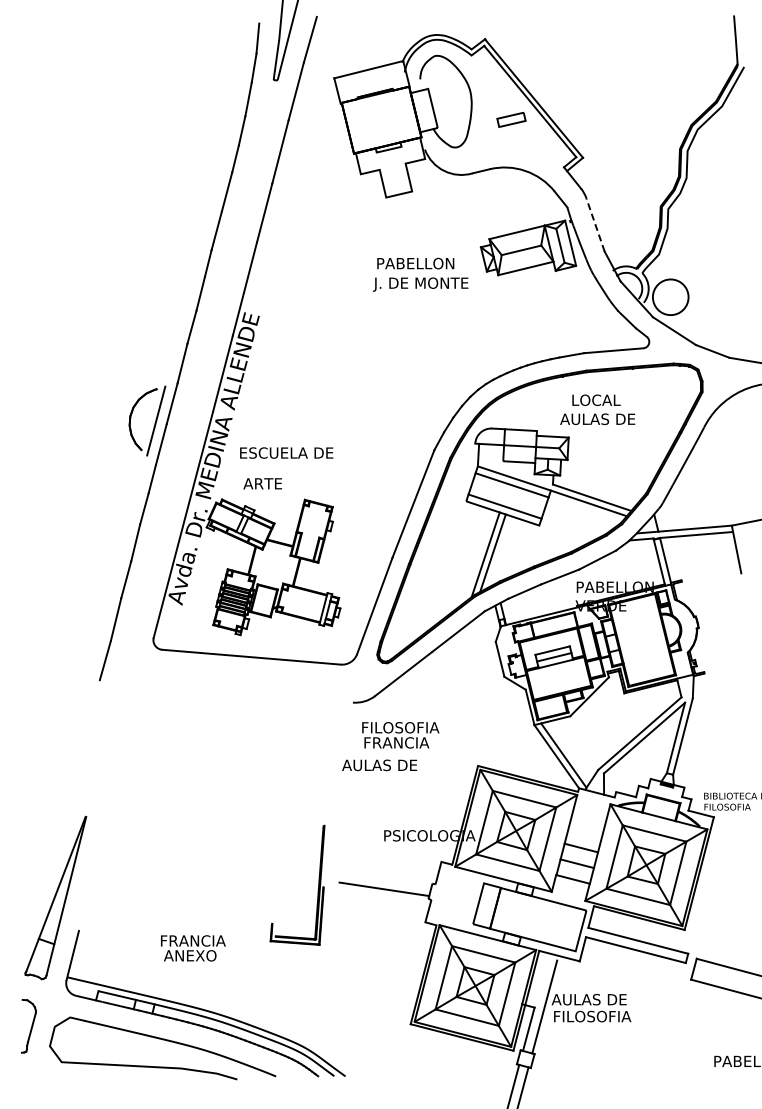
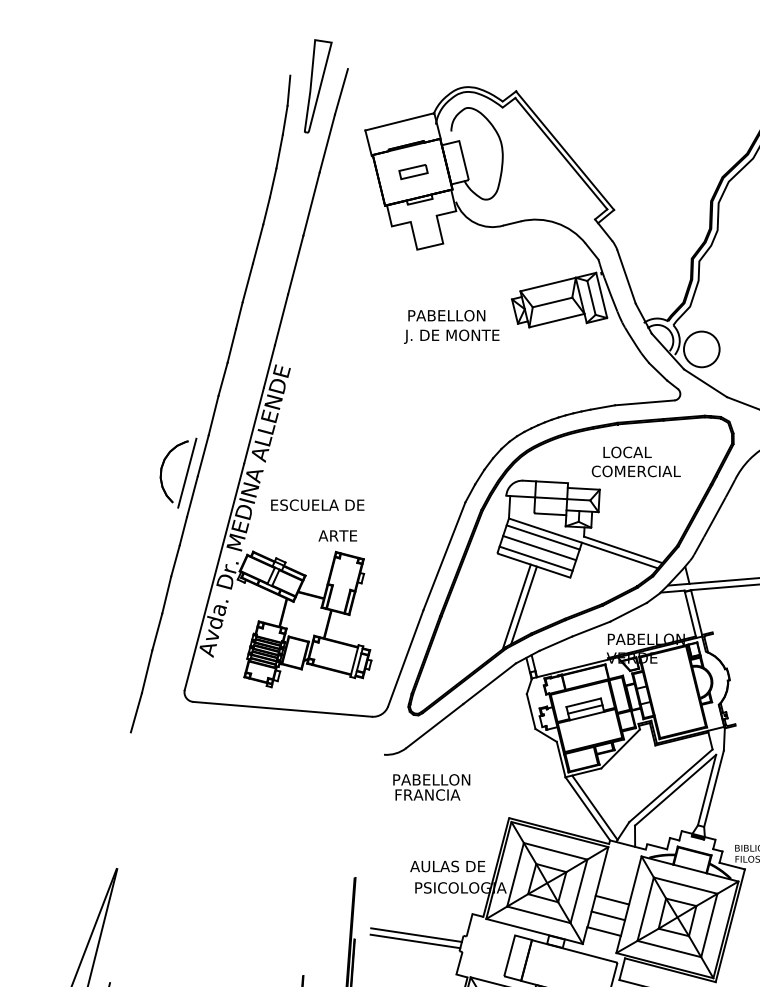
part: (511, 119) -> (413, 171), moved
line: (595, 224) -> (626, 276), dashed -> solid
text: (604, 419) -> (635, 471), AULAS DE -> COMERCIAL
text: (262, 483) -> (337, 535), moved
line: (508, 495) -> (539, 547), added
text: (401, 727) -> (432, 779), FILOSOFIA -> PABELLON
text: (379, 765) -> (447, 866), moved
line: (385, 882) -> (416, 934), added

